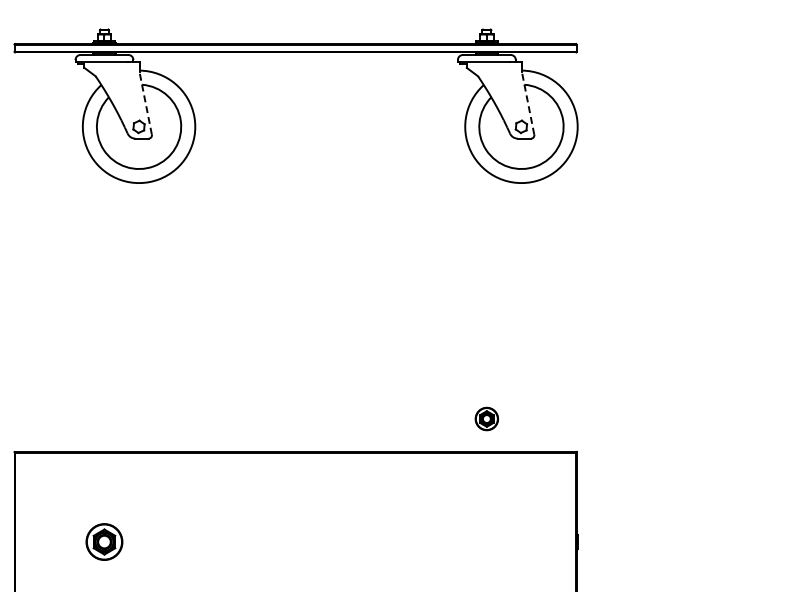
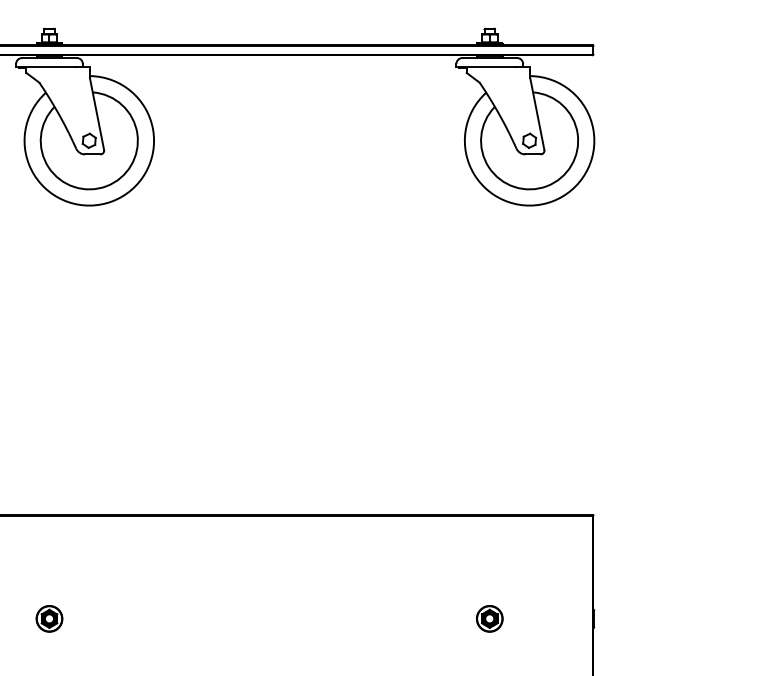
line: (145, 103) -> (96, 113), dashed -> solid
line: (528, 103) -> (537, 113), dashed -> solid
part: (486, 418) -> (489, 618), moved
part: (104, 541) -> (49, 618), size x0.62

